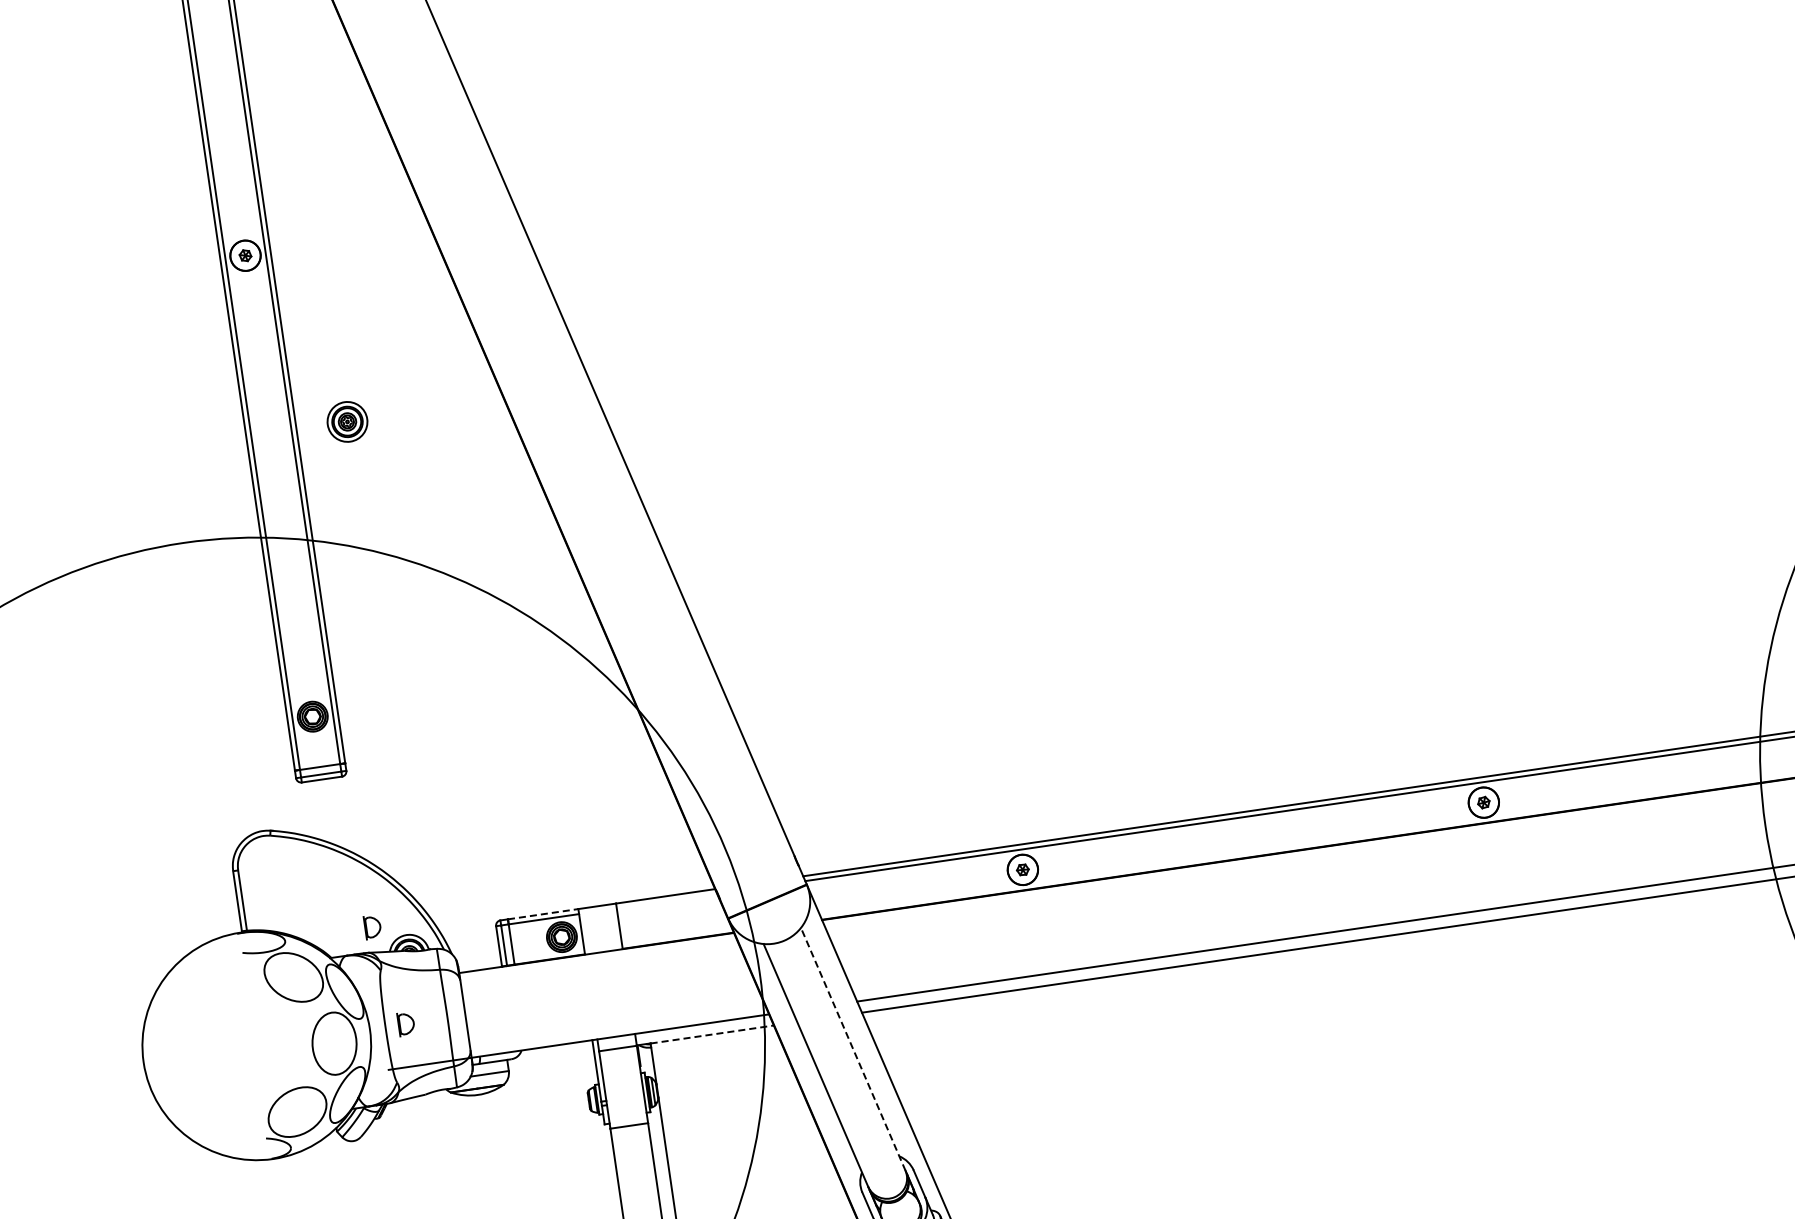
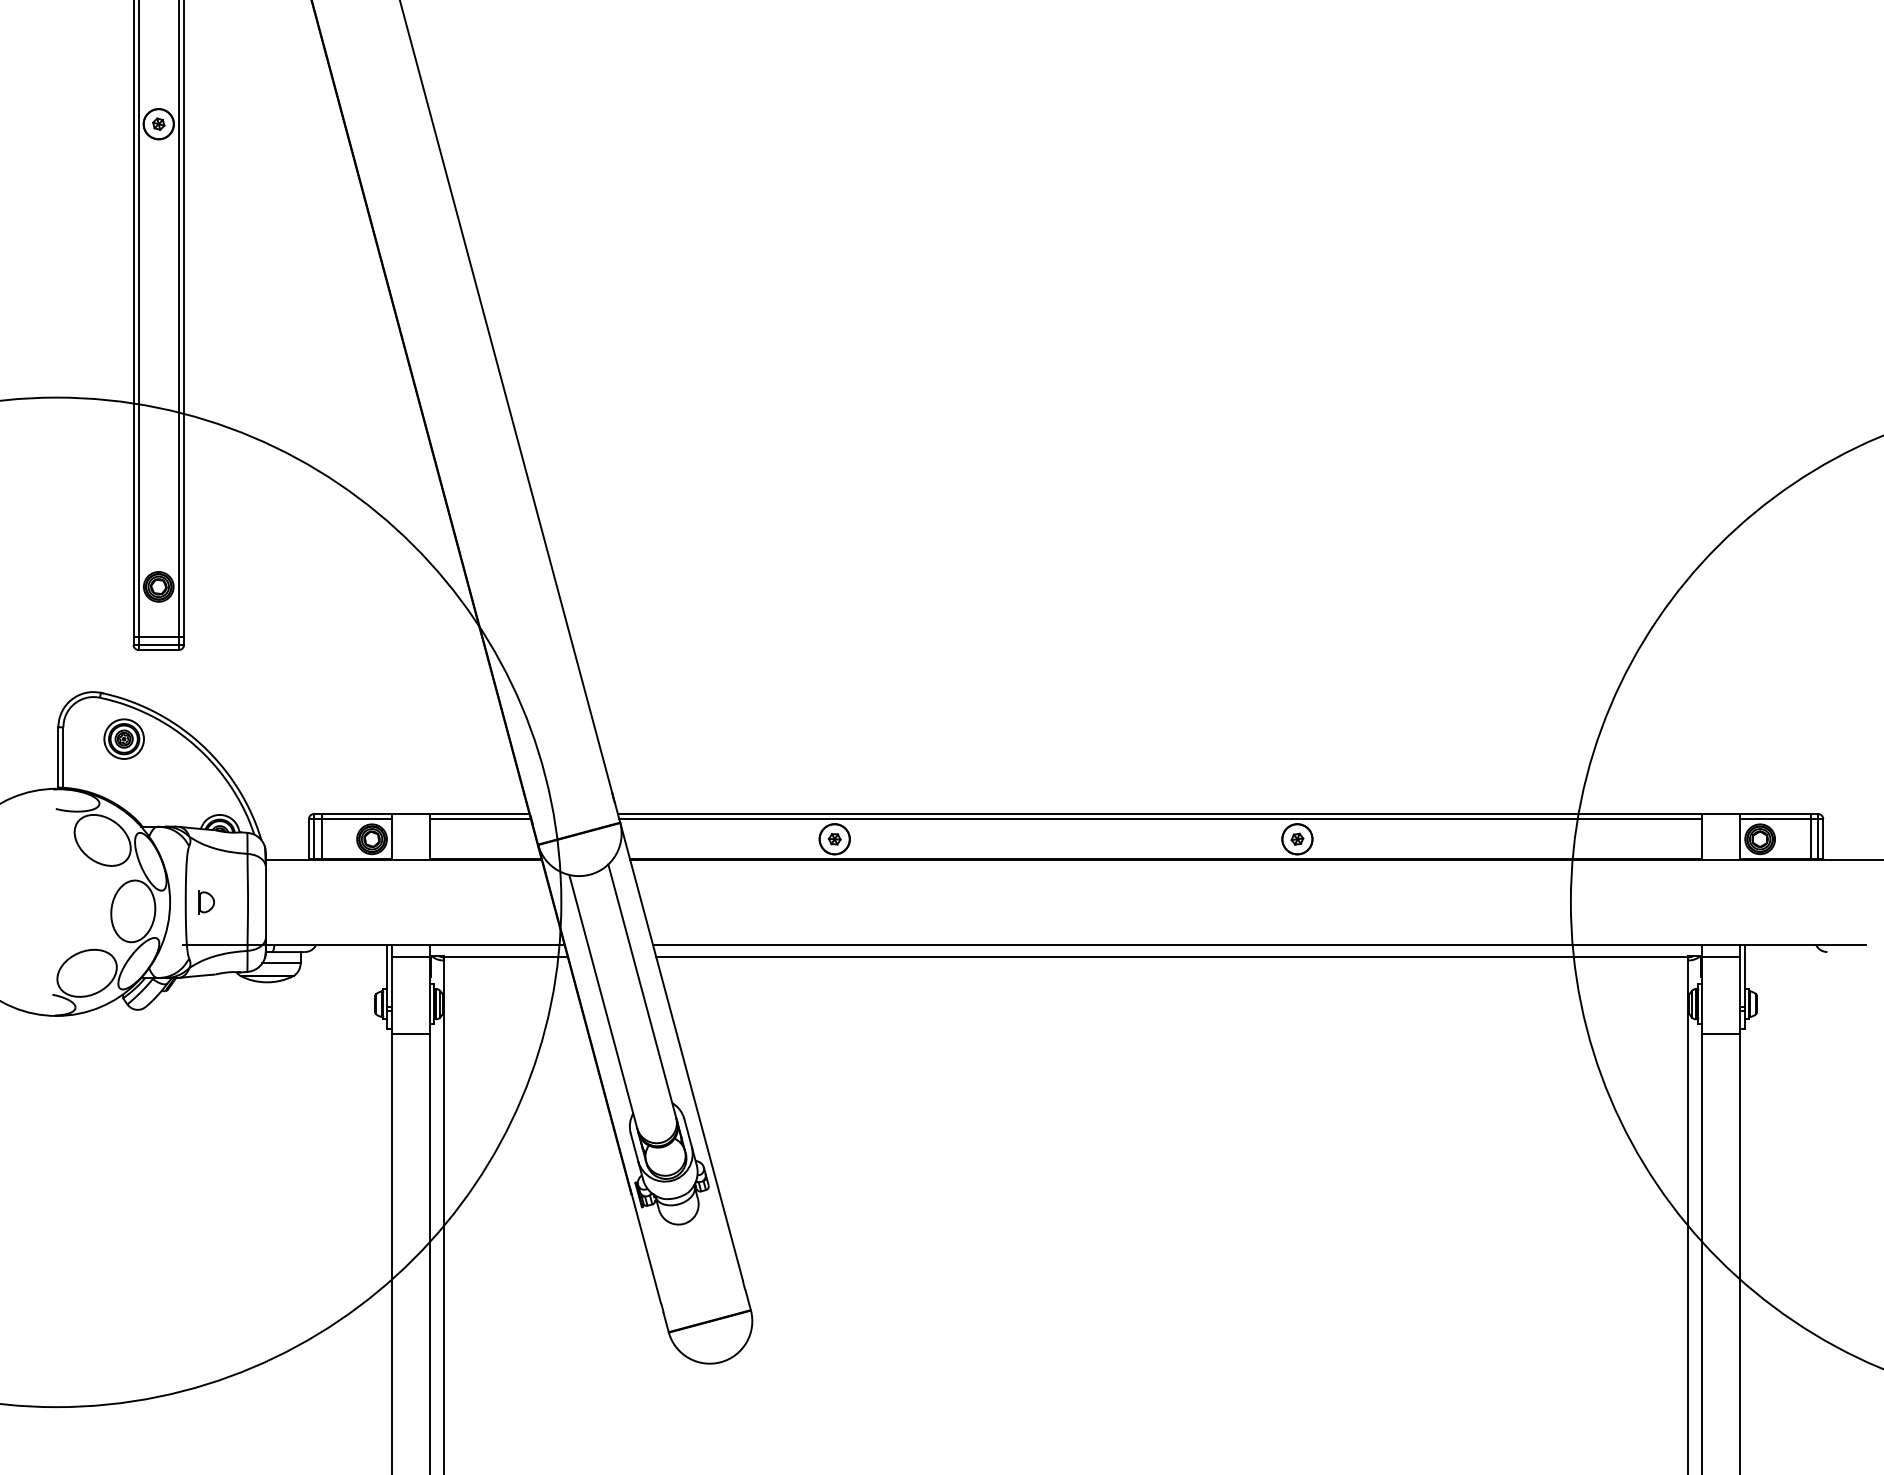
part: (346, 421) -> (123, 738), moved
line: (667, 901) -> (480, 819), added
line: (543, 914) -> (357, 814), dashed -> solid
part: (372, 927) -> (187, 802), removed
line: (711, 1034) -> (505, 956), dashed -> solid
line: (853, 1048) -> (642, 990), dashed -> solid

